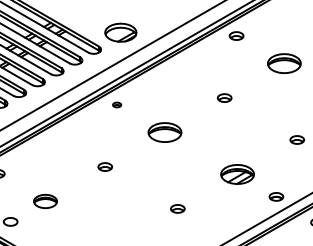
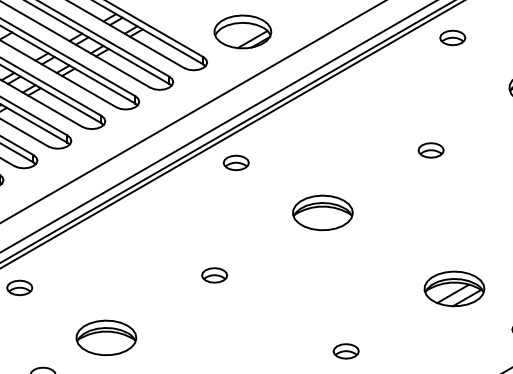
part: (116, 104) -> (234, 162), size x1.67
part: (45, 201) -> (106, 337), size x1.43

